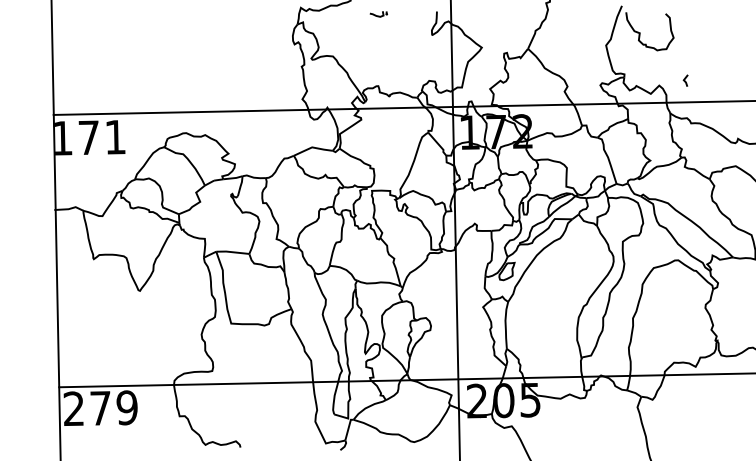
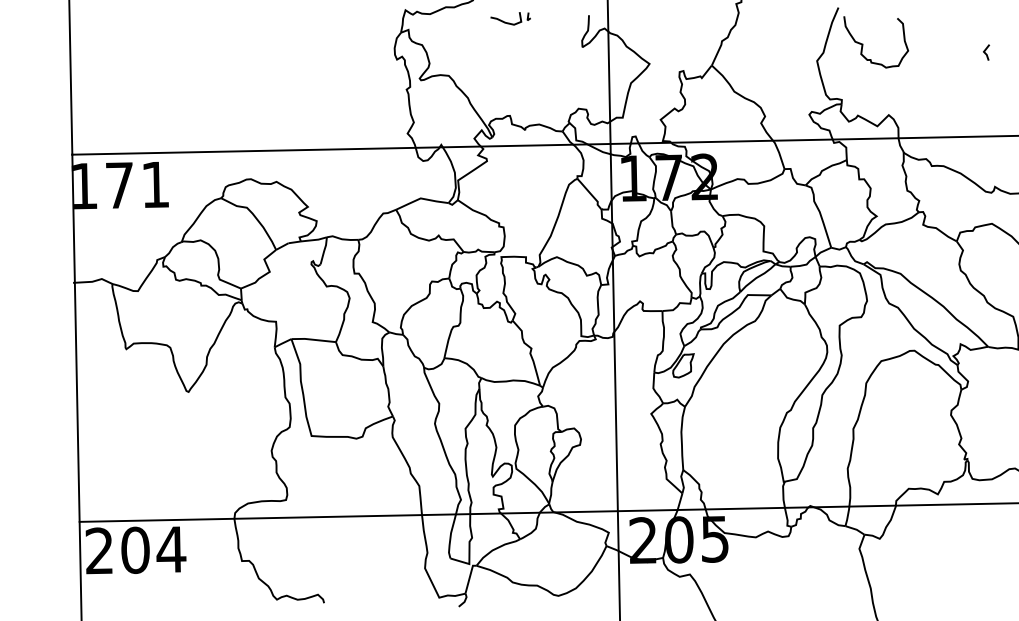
part: (378, 13) -> (510, 18), size x1.67
line: (685, 80) -> (985, 52), moved
text: (113, 407) -> (153, 549), 279 -> 204

